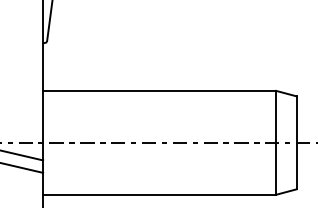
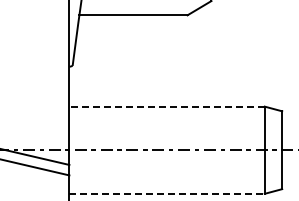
line: (160, 90) -> (167, 106), solid -> dashed
line: (160, 194) -> (167, 193), solid -> dashed

